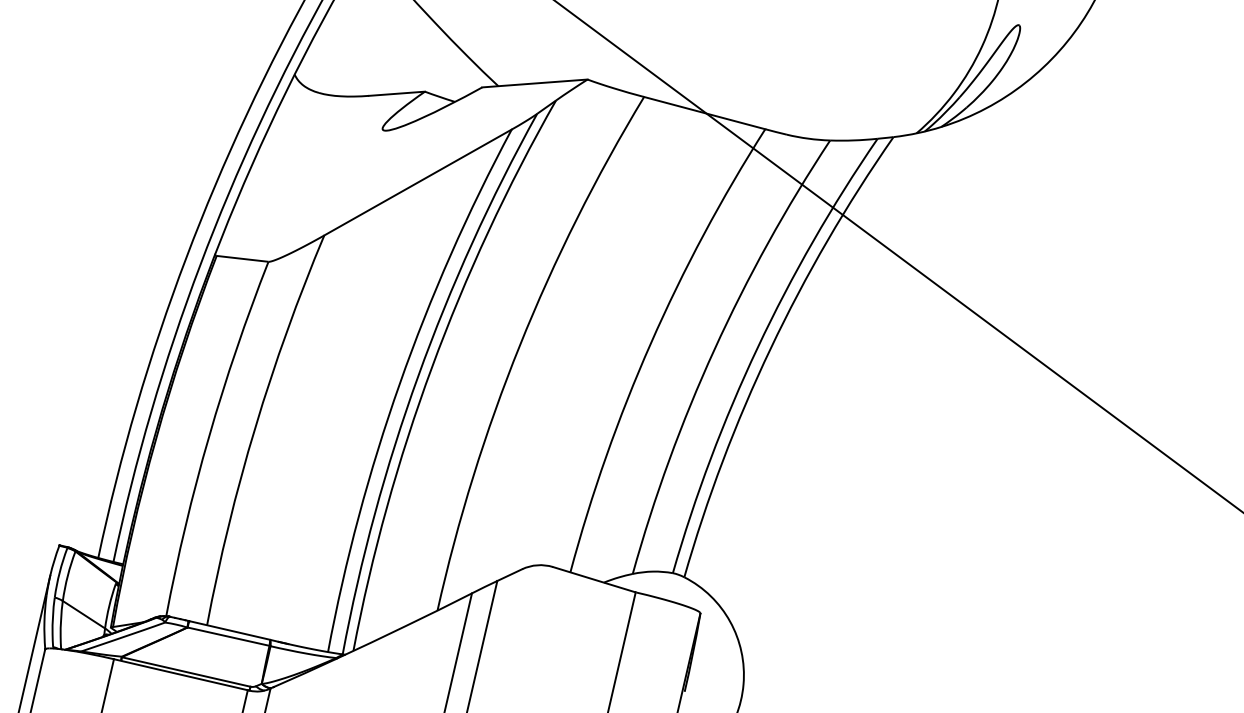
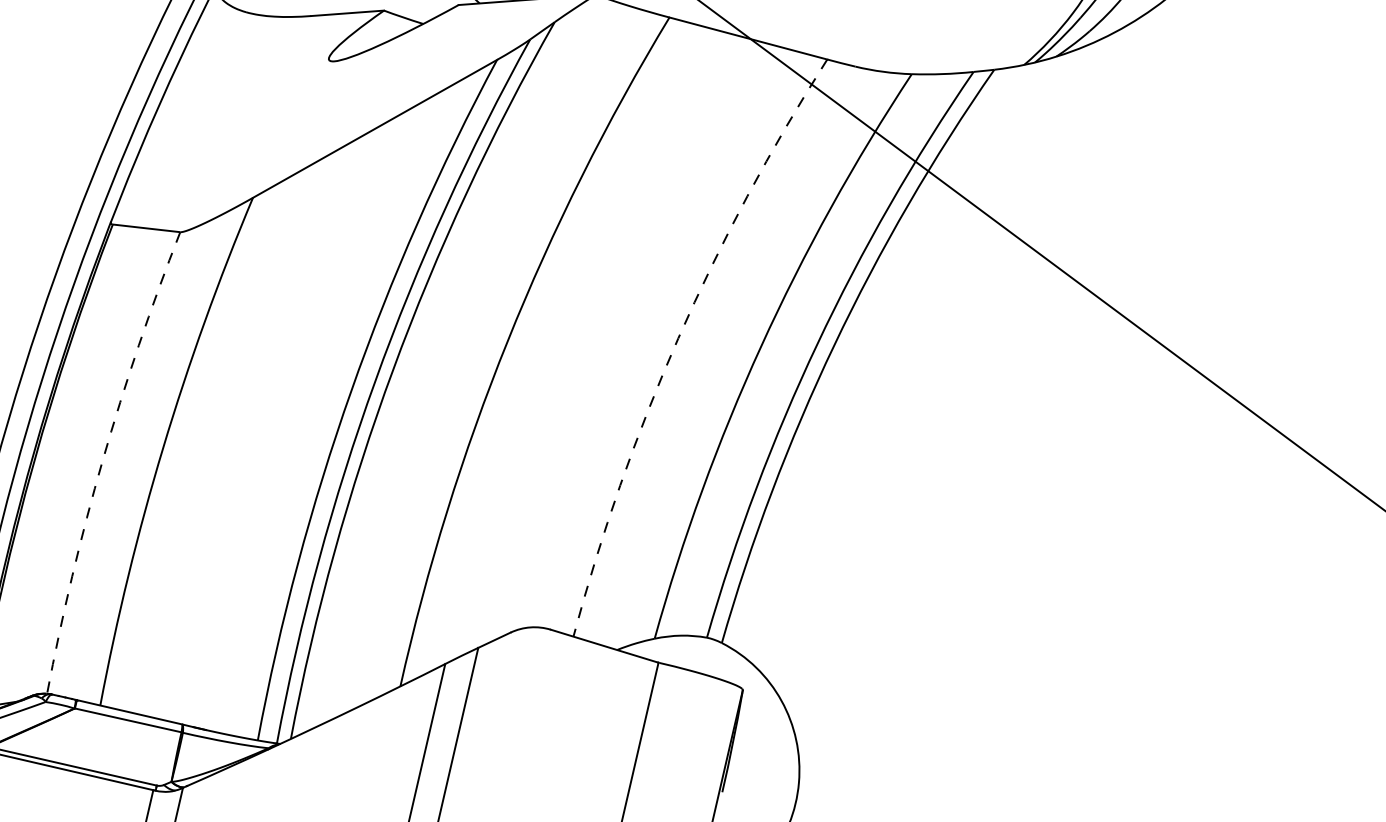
arc: (650, 343) -> (677, 338), solid -> dashed
arc: (209, 436) -> (103, 459), solid -> dashed

